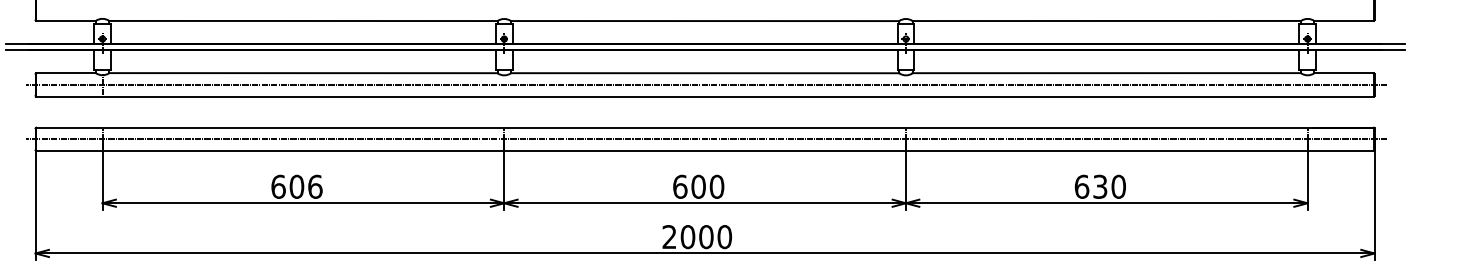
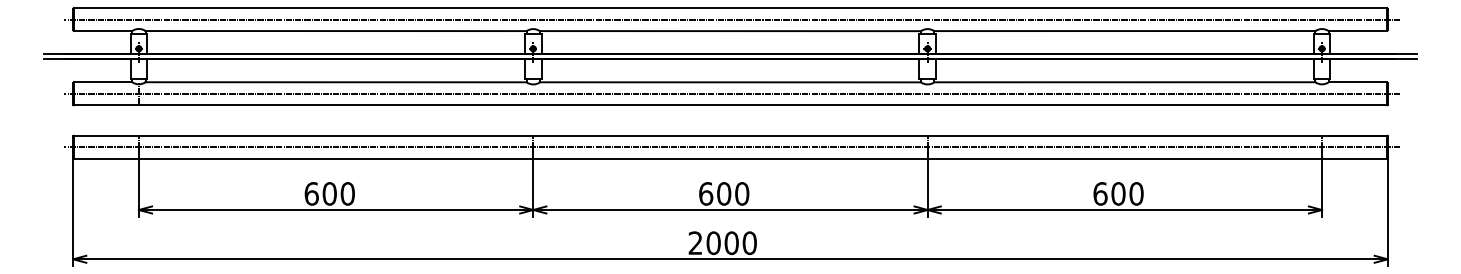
line: (707, 9) -> (732, 19), added
text: (314, 186) -> (347, 193), 606 -> 600
text: (1100, 186) -> (1118, 193), 630 -> 600

